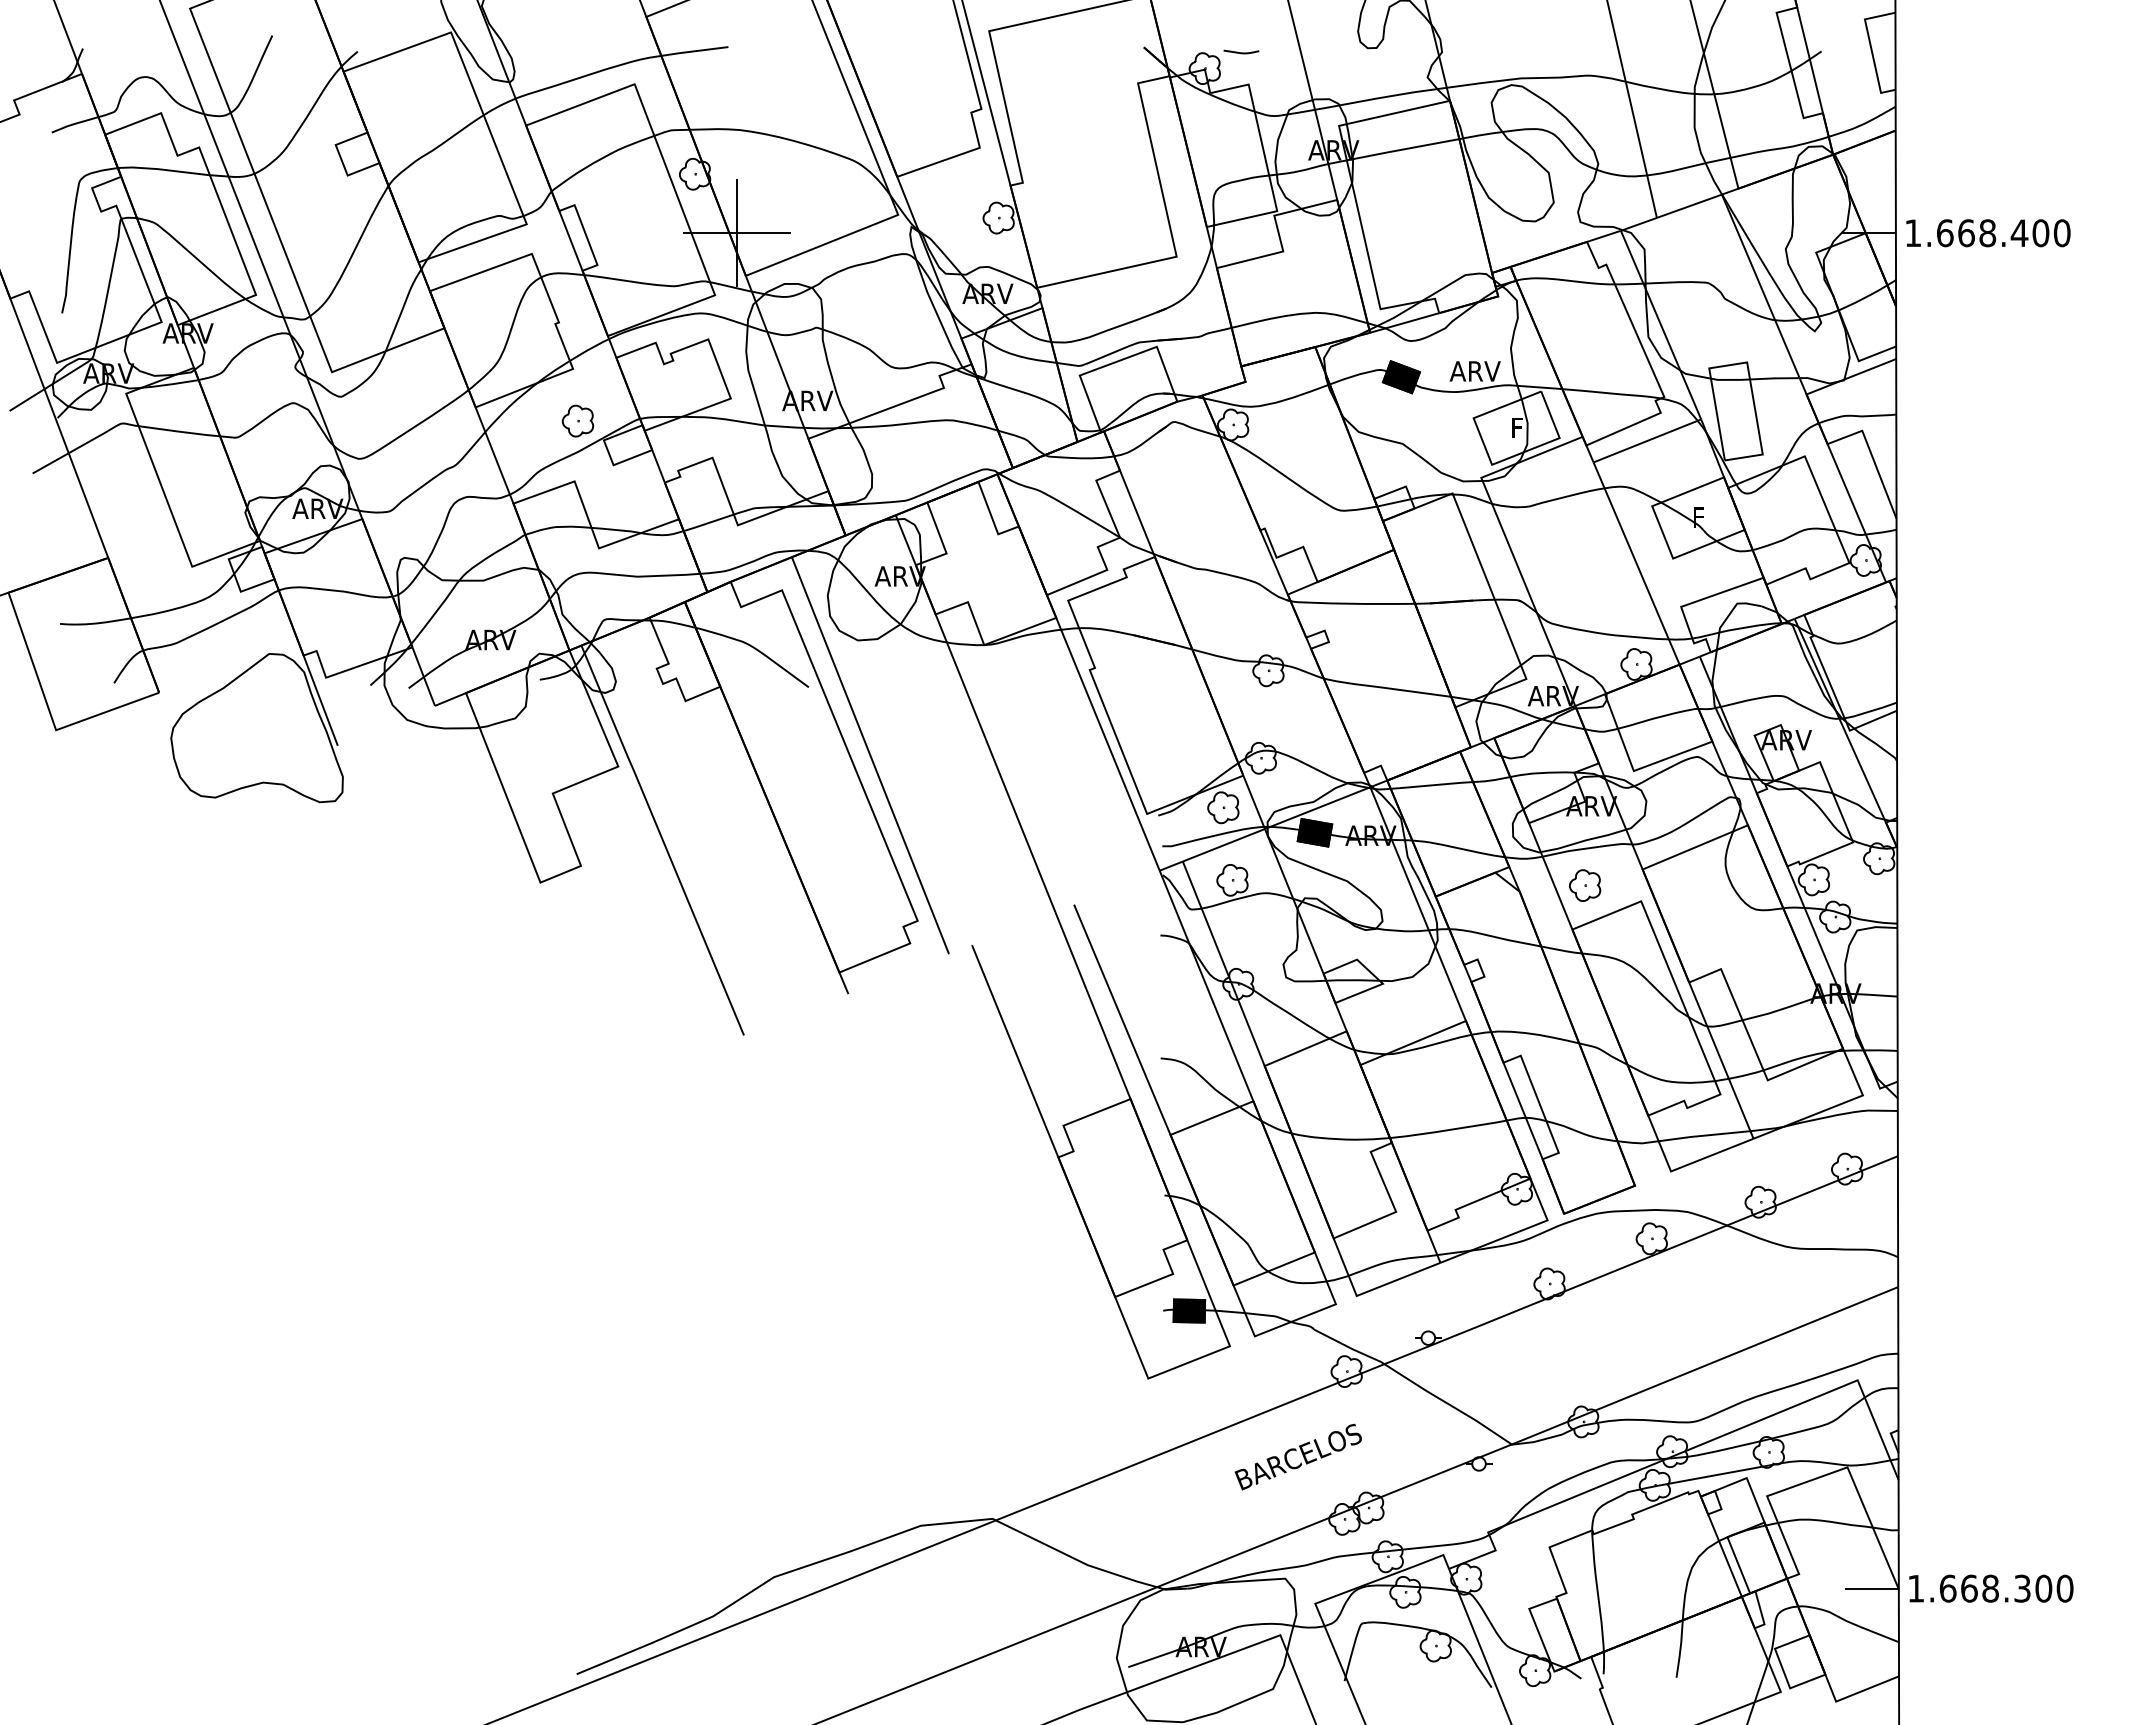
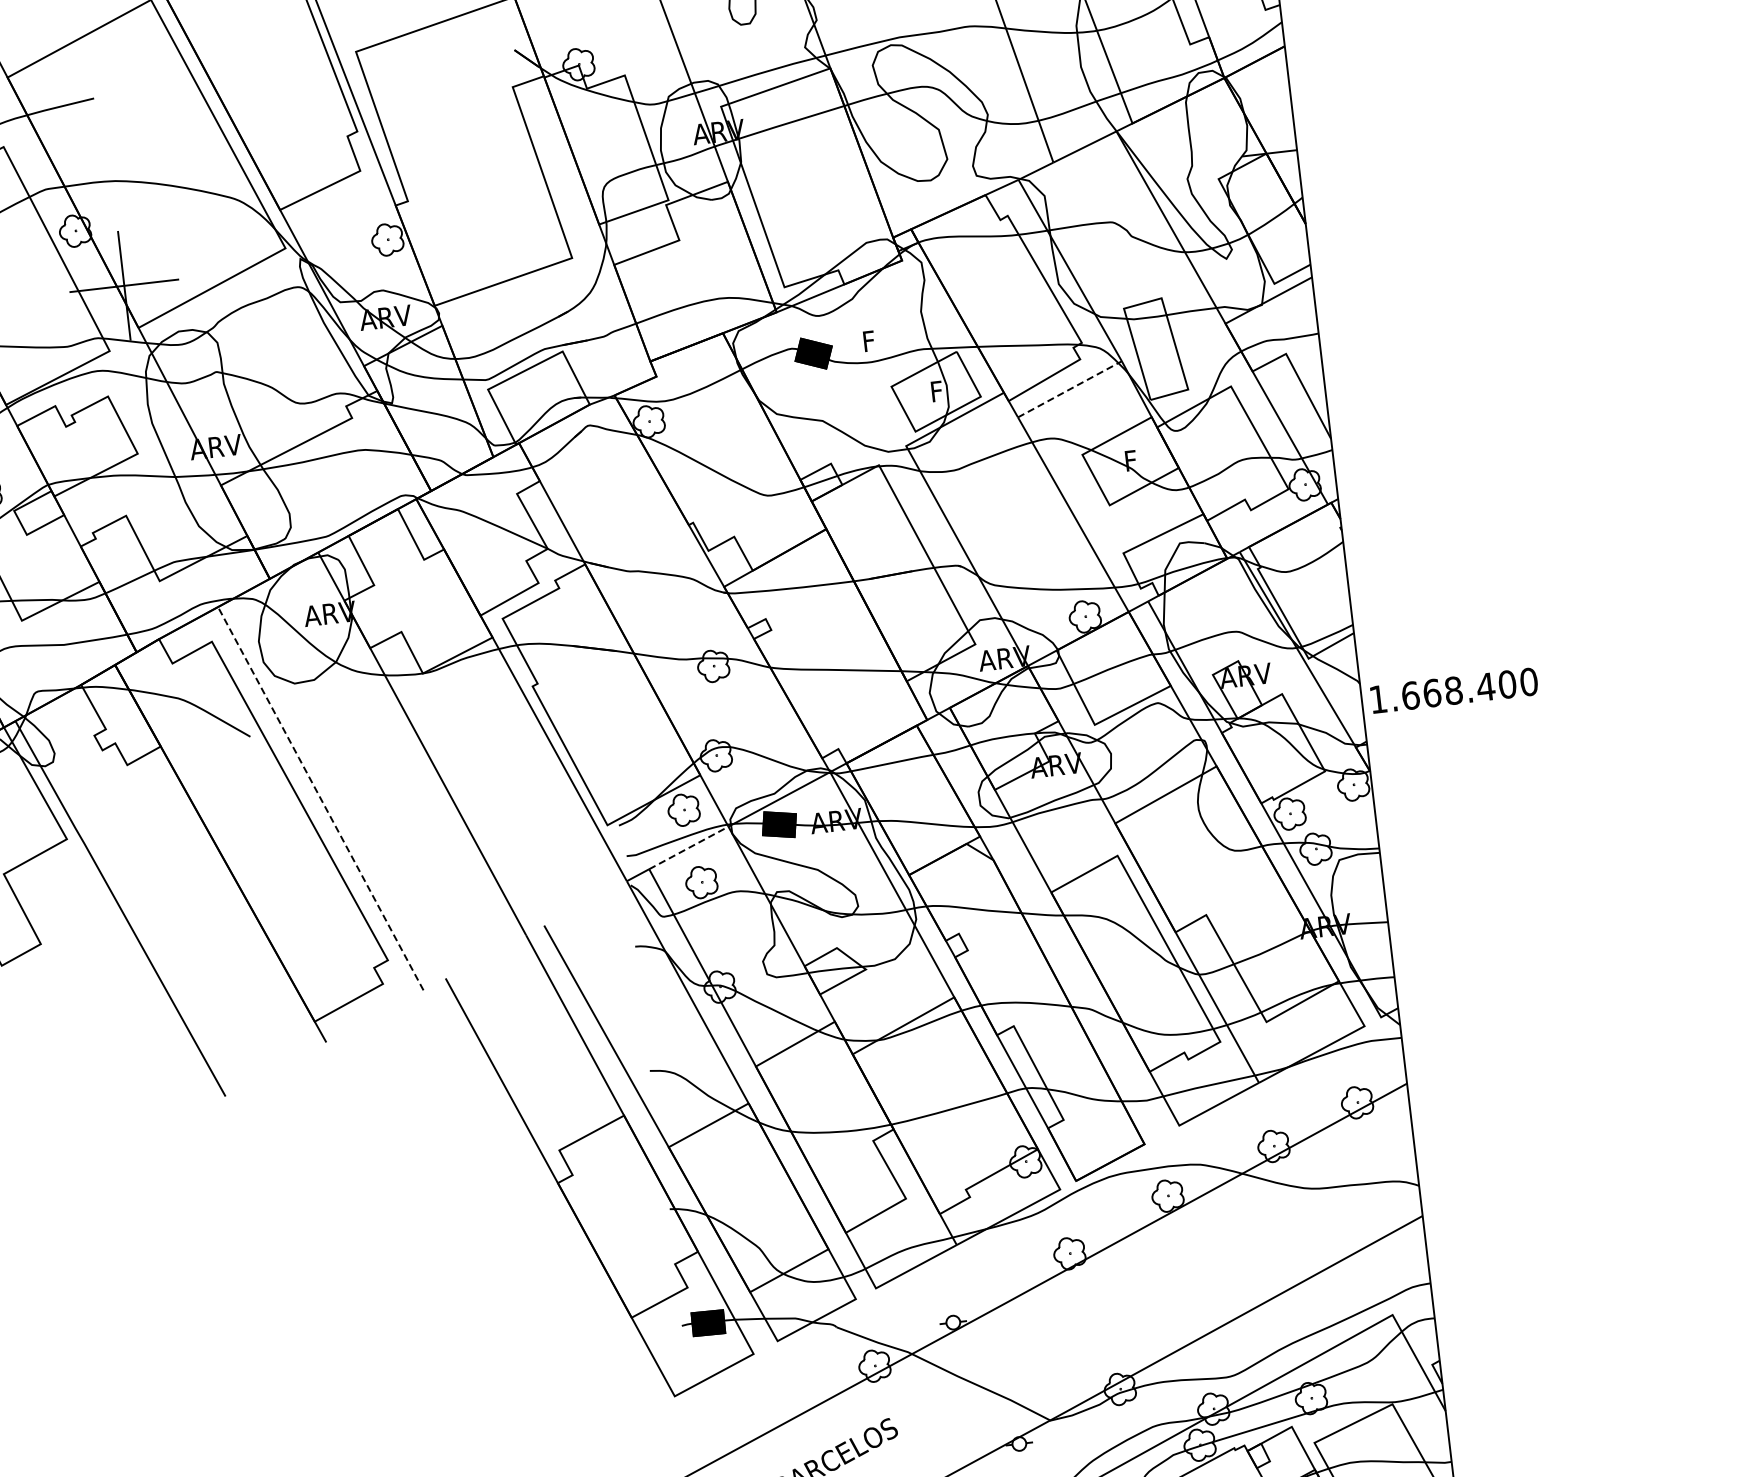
curve: (1241, 52) -> (613, 43), removed
text: (1988, 233) -> (1454, 690), moved
text: (1474, 371) -> (886, 339), ARV -> F
line: (1647, 440) -> (1069, 388), solid -> dashed
line: (869, 753) -> (319, 796), solid -> dashed
line: (1224, 845) -> (689, 848), solid -> dashed
part: (1585, 885) -> (1059, 846), removed

